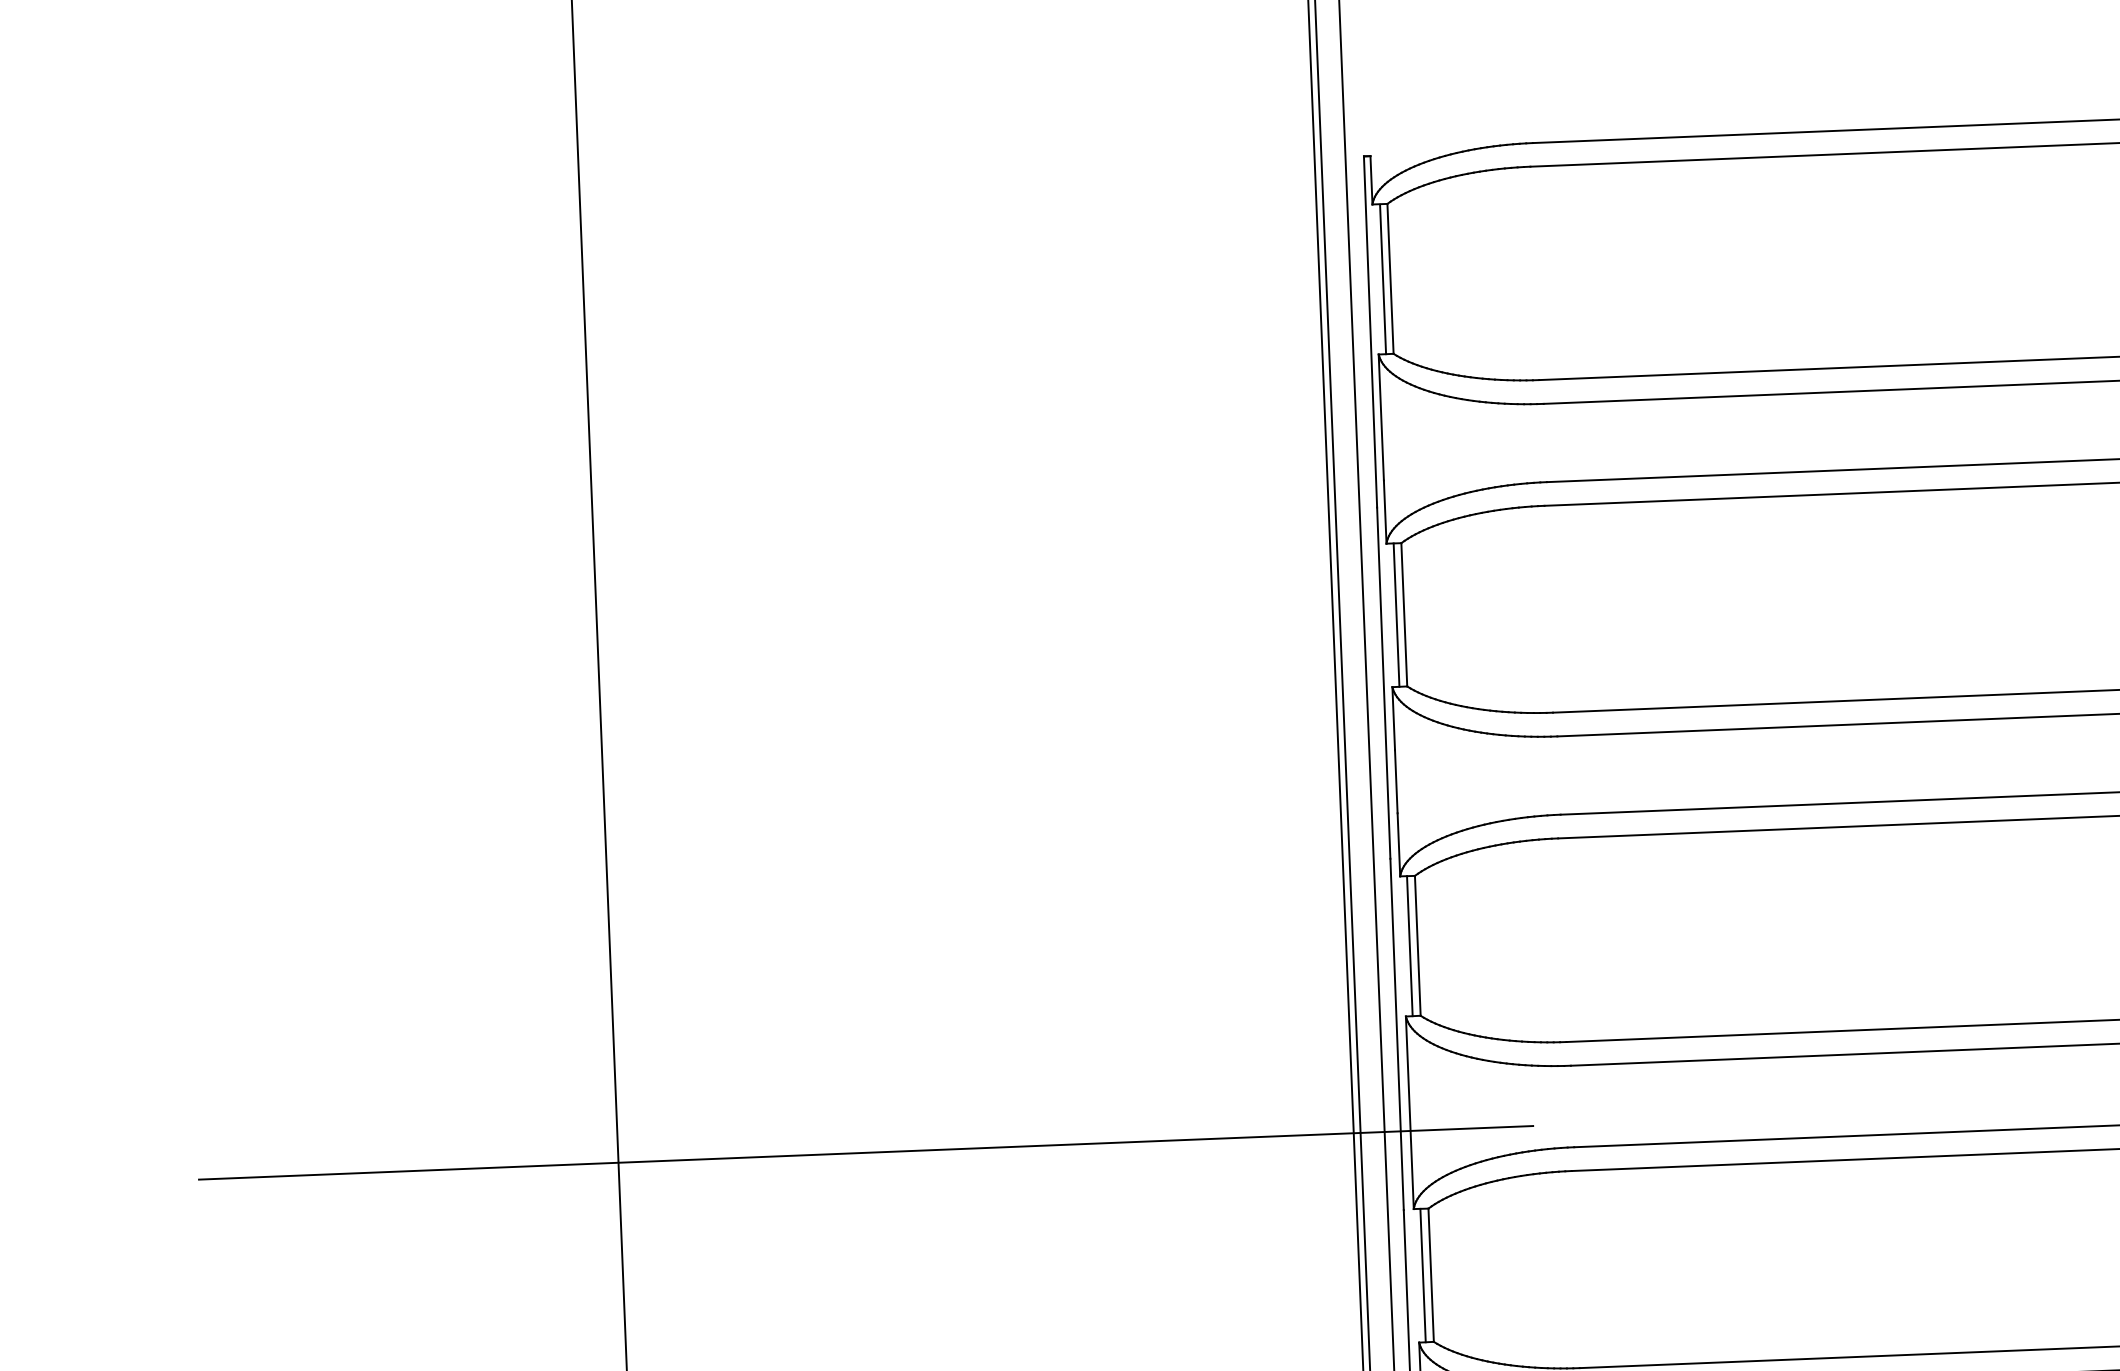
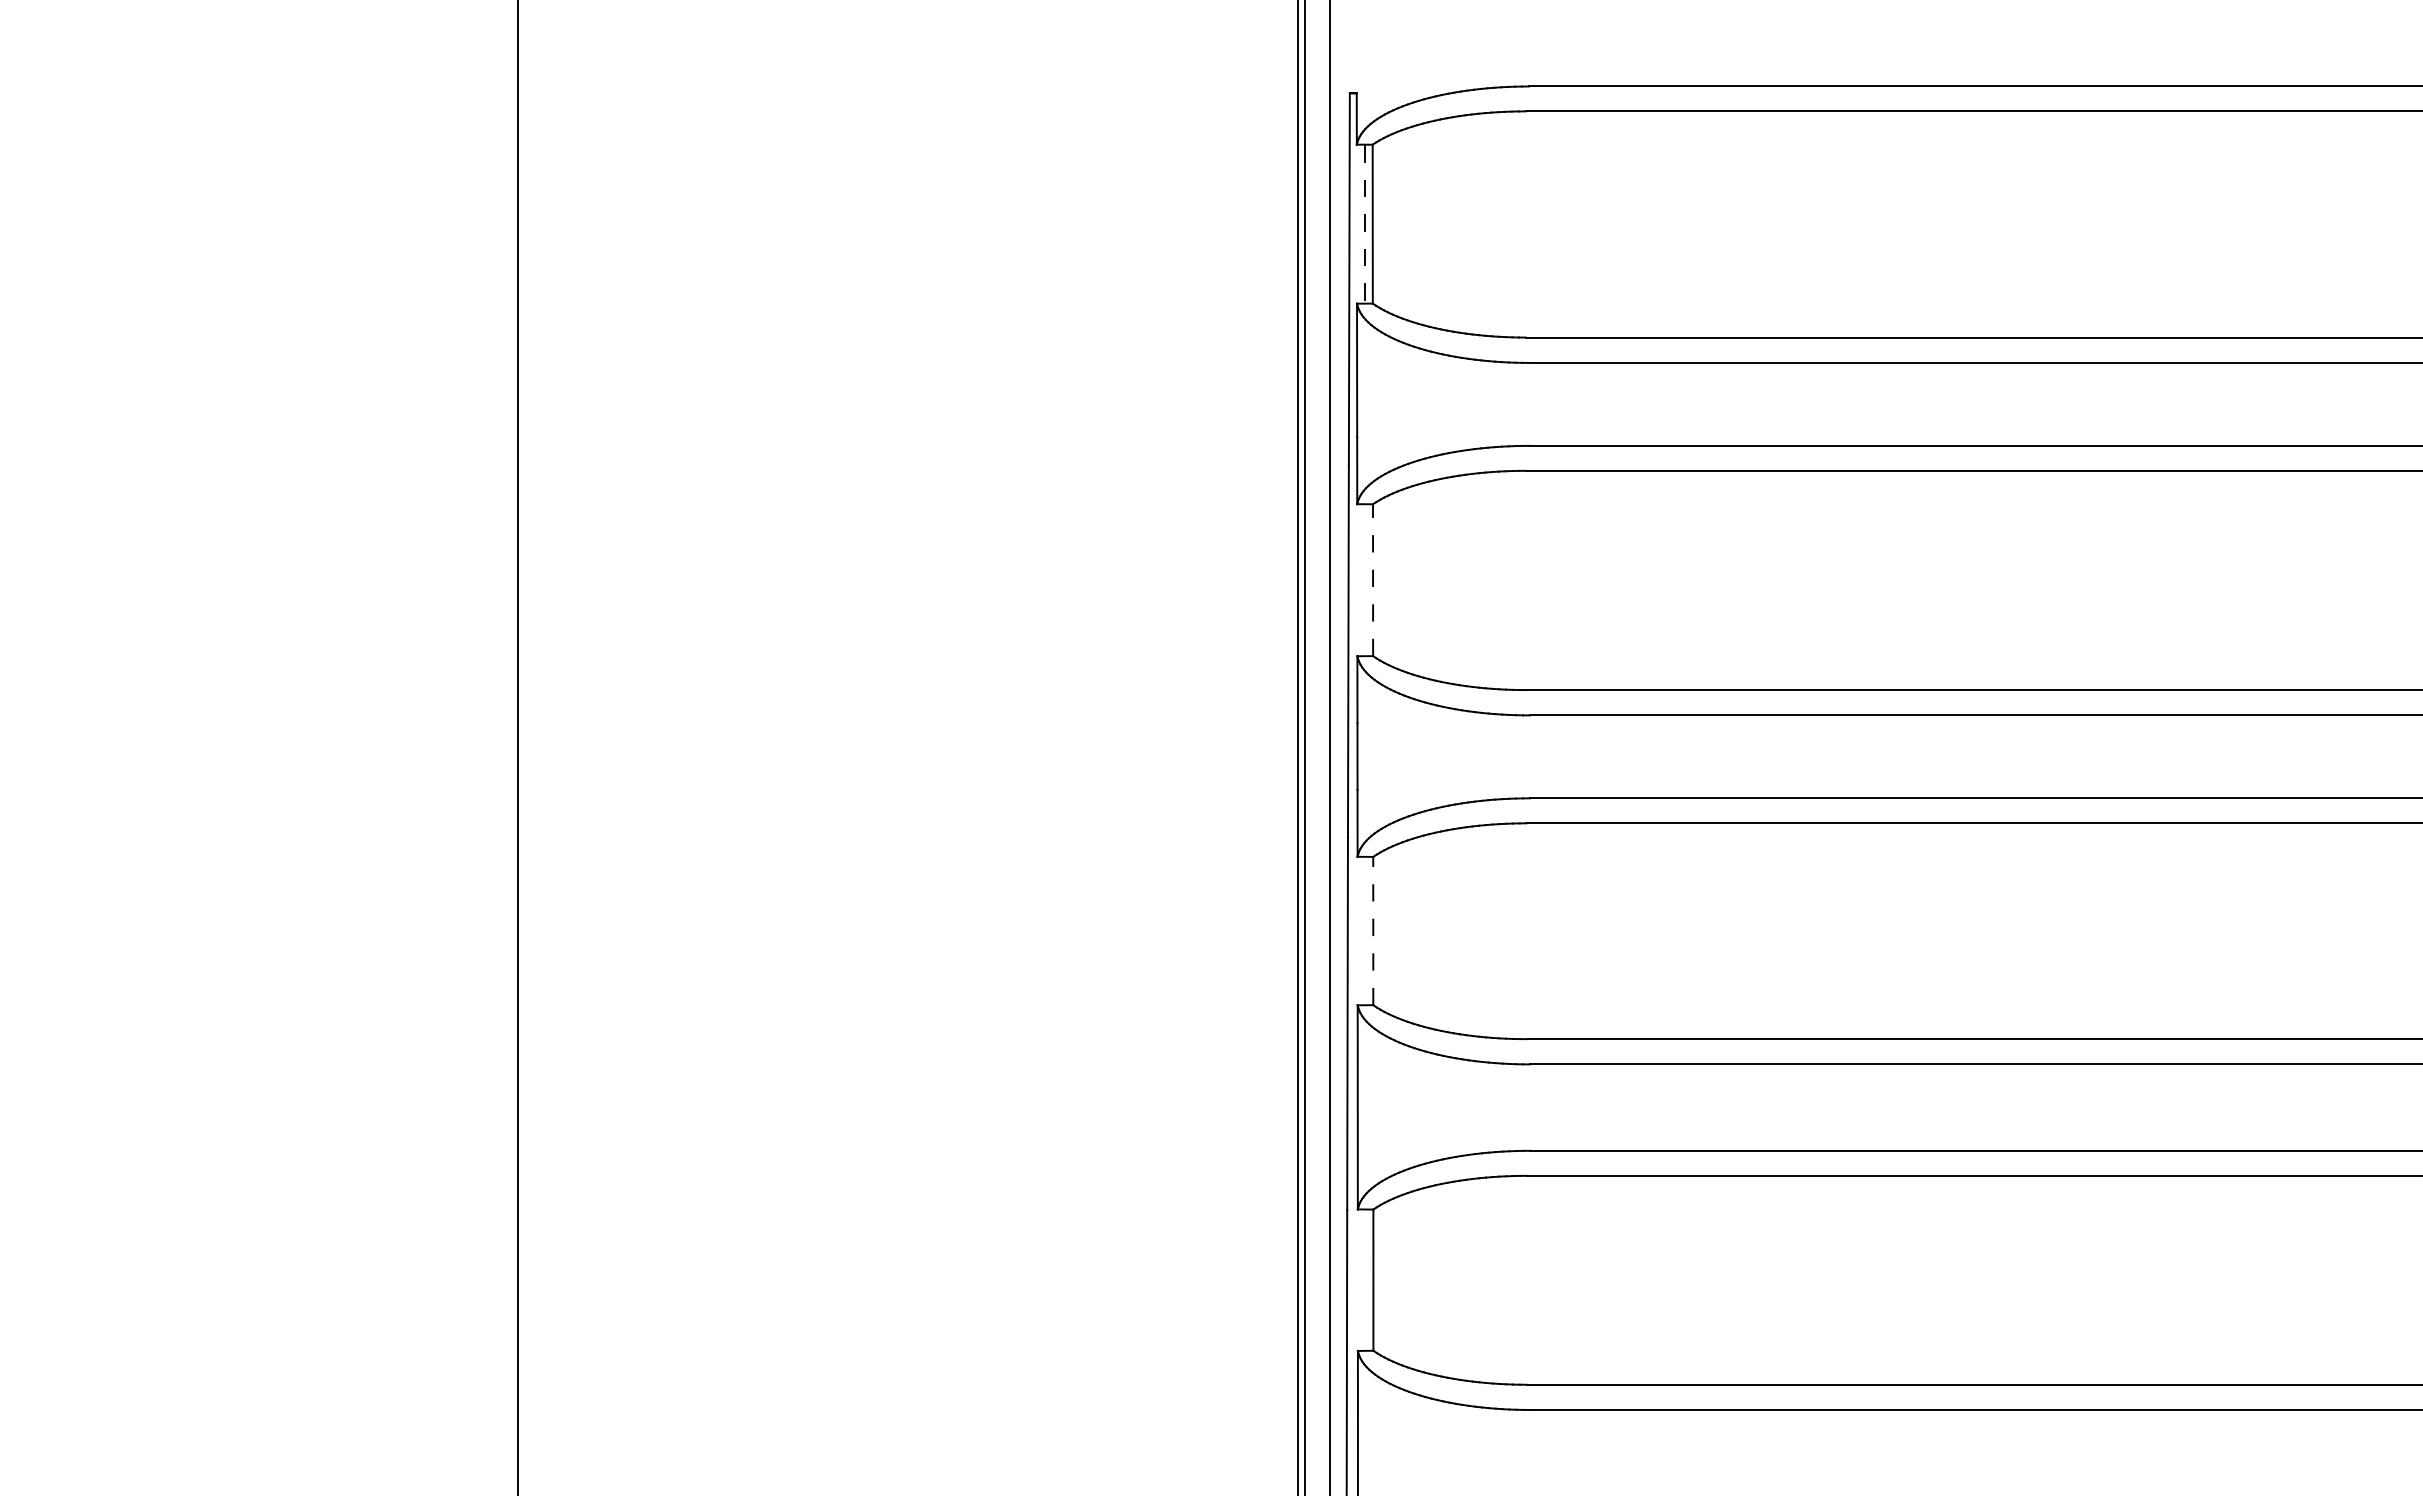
line: (1382, 279) -> (1364, 224), solid -> dashed
line: (1396, 615) -> (1364, 580), removed
line: (1404, 615) -> (1373, 580), solid -> dashed
line: (1409, 945) -> (1364, 930), removed
line: (1417, 945) -> (1373, 930), solid -> dashed
line: (865, 1152) -> (780, 1126), removed
line: (1422, 1274) -> (1364, 1279), removed

